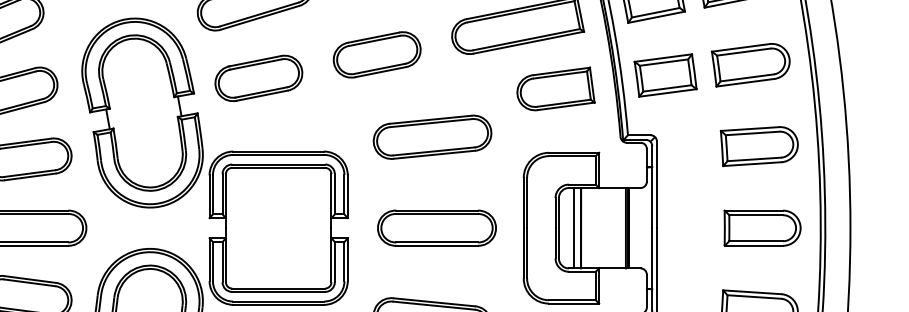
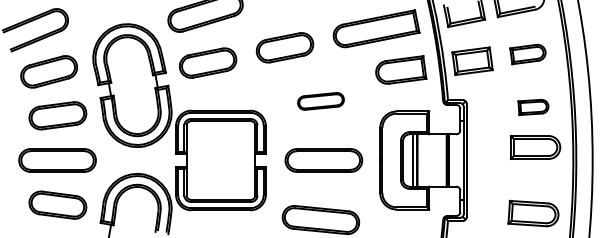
part: (750, 65) -> (527, 54), size x0.7
part: (431, 137) -> (320, 101), size x0.6
part: (759, 146) -> (533, 107), size x0.6
part: (762, 228) -> (535, 147), moved

